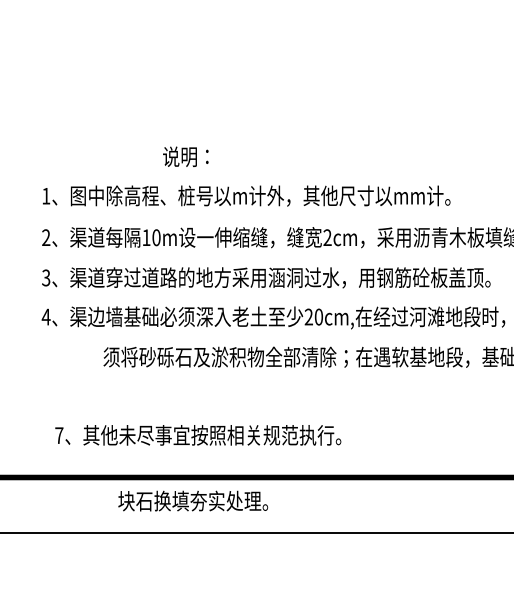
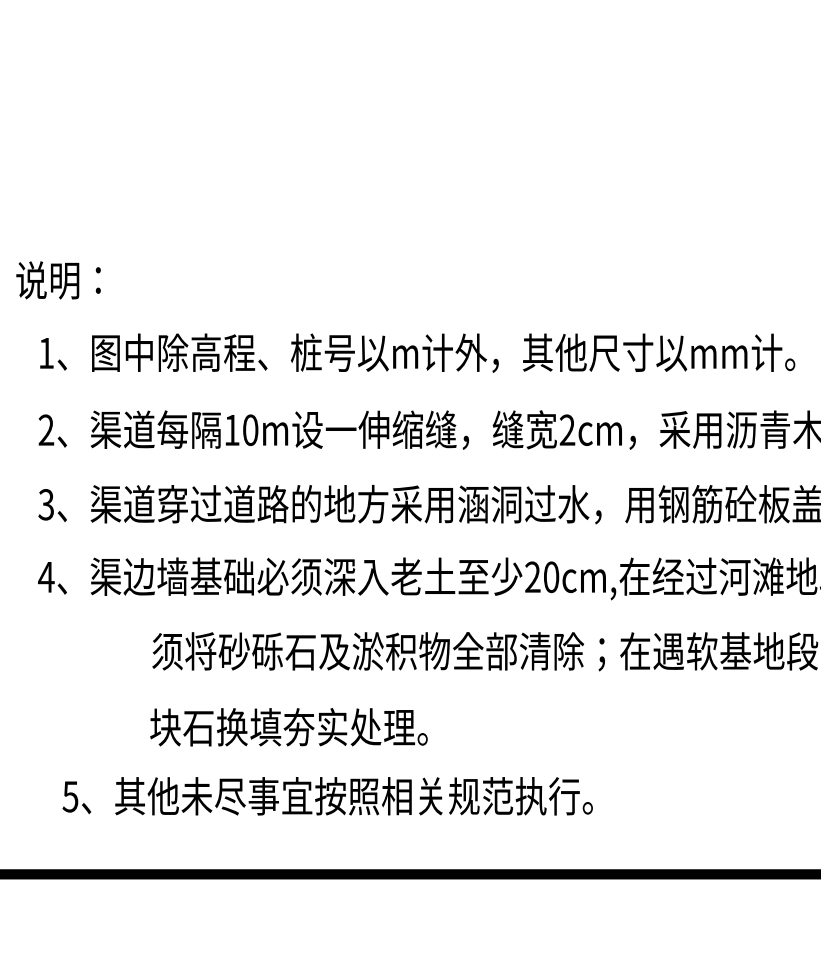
text: (185, 156) -> (57, 279), moved
text: (59, 435) -> (70, 796), 7 -> 5
text: (193, 500) -> (289, 726), moved

